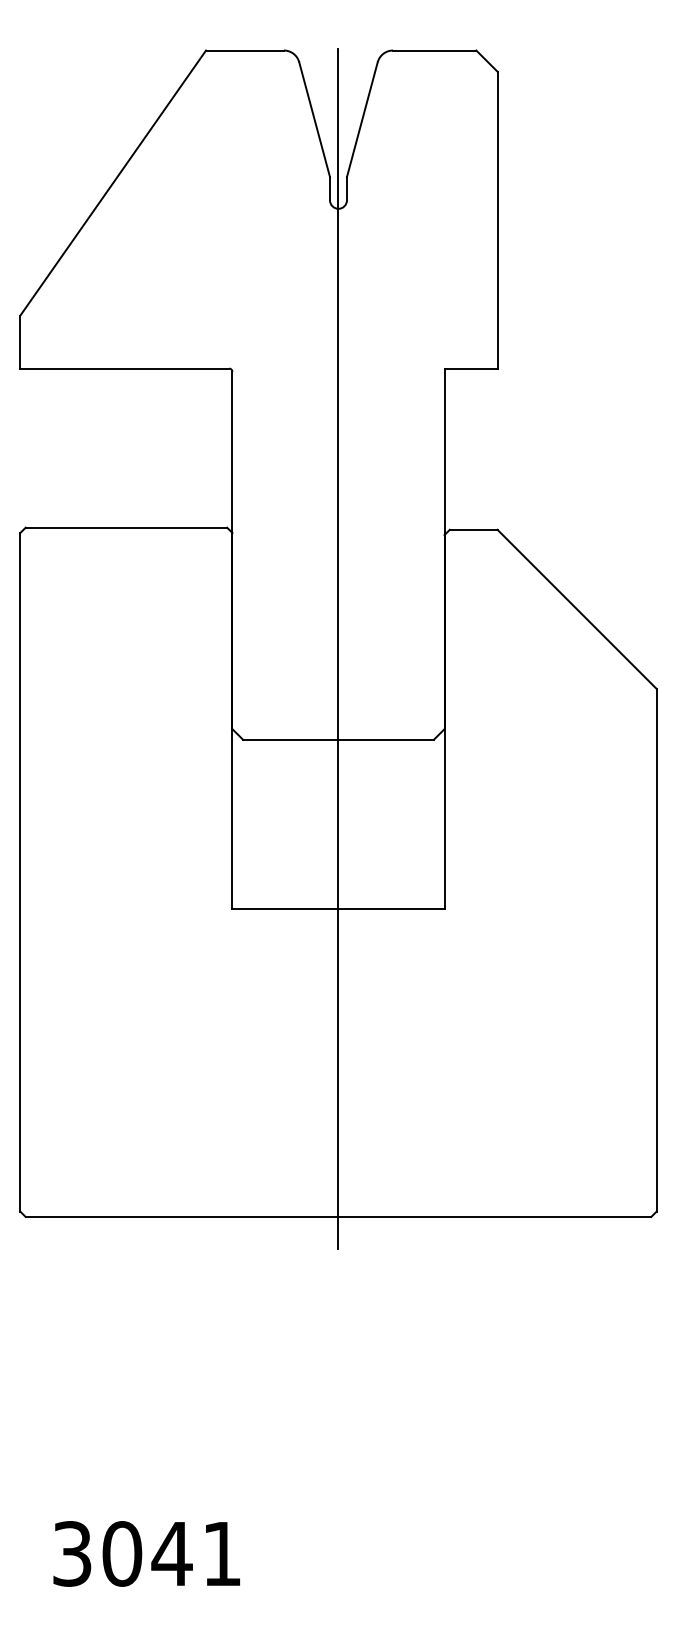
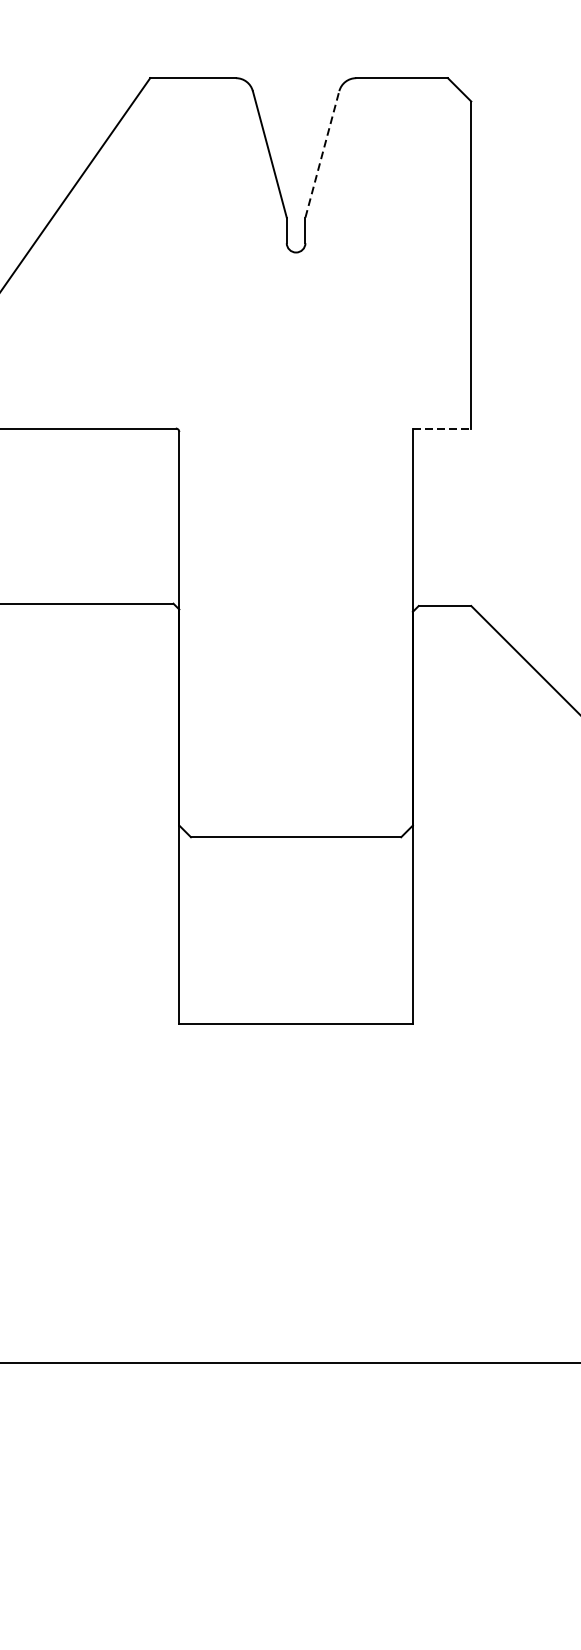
line: (362, 119) -> (322, 154), solid -> dashed
line: (471, 368) -> (442, 428), solid -> dashed
line: (338, 648) -> (296, 736), removed

